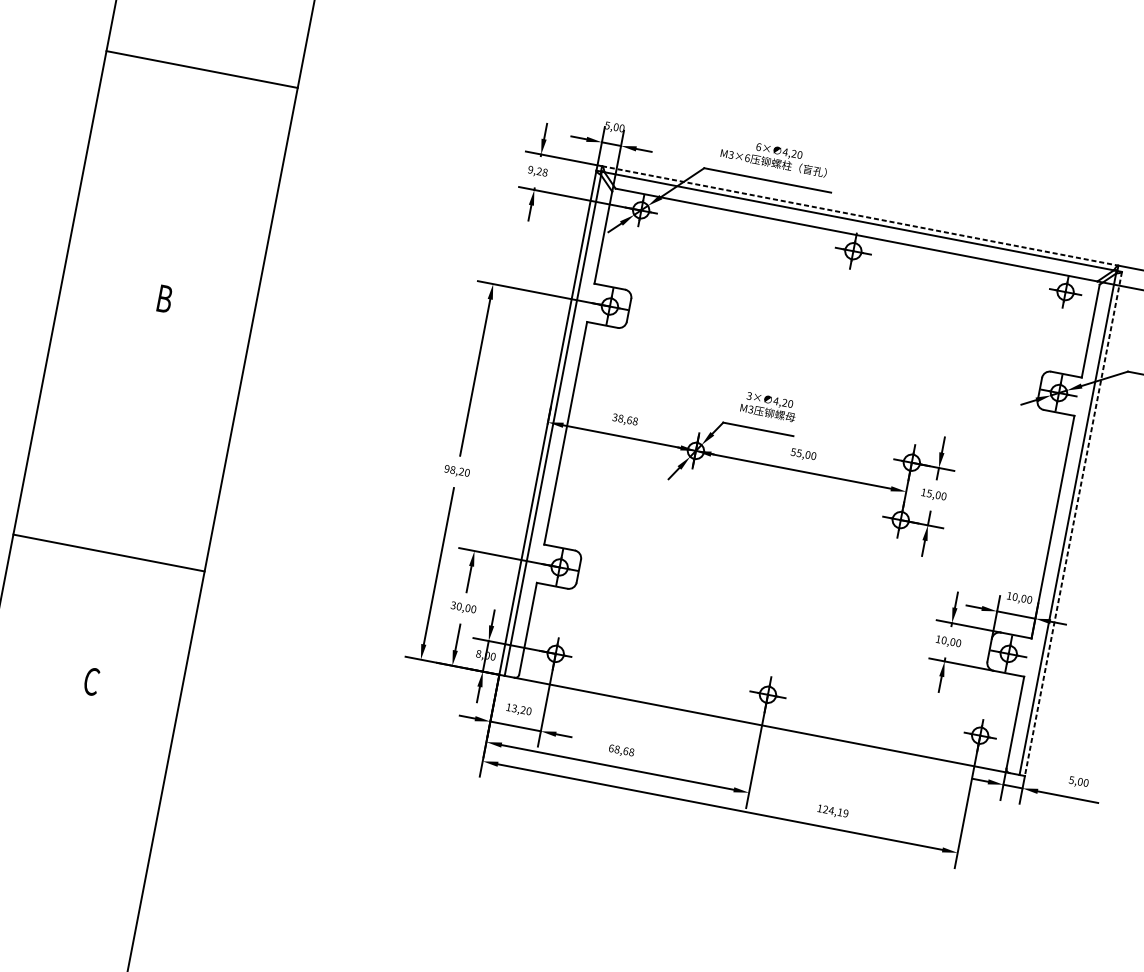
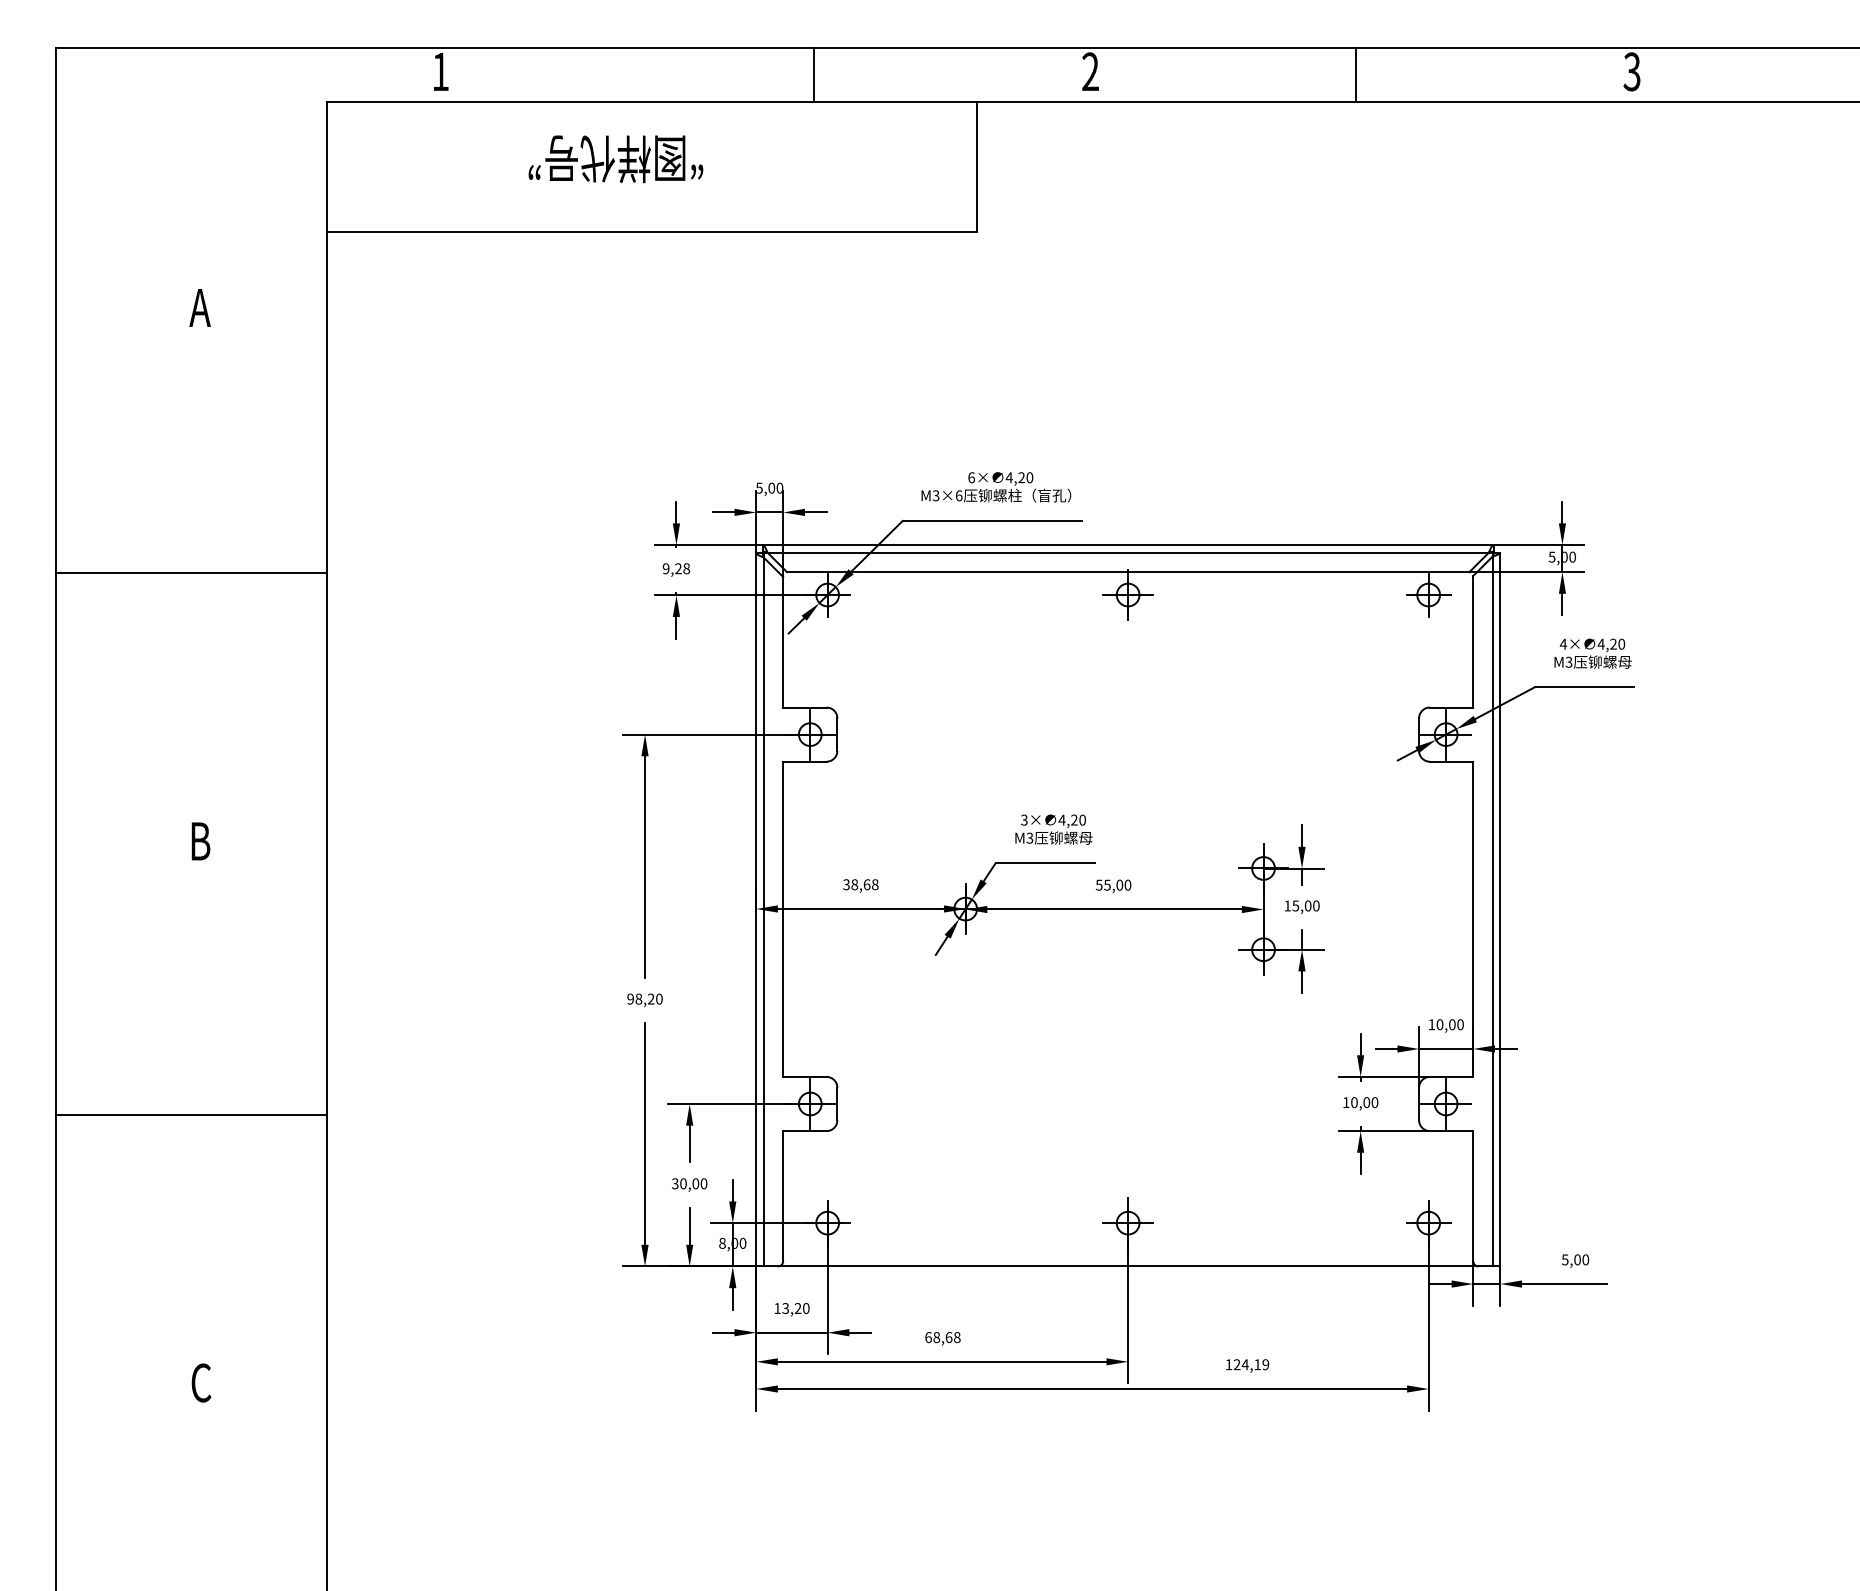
line: (201, 69) -> (190, 573), moved
line: (860, 216) -> (1128, 545), dashed -> solid
line: (1073, 523) -> (1500, 909), dashed -> solid
line: (108, 552) -> (190, 1114), moved

